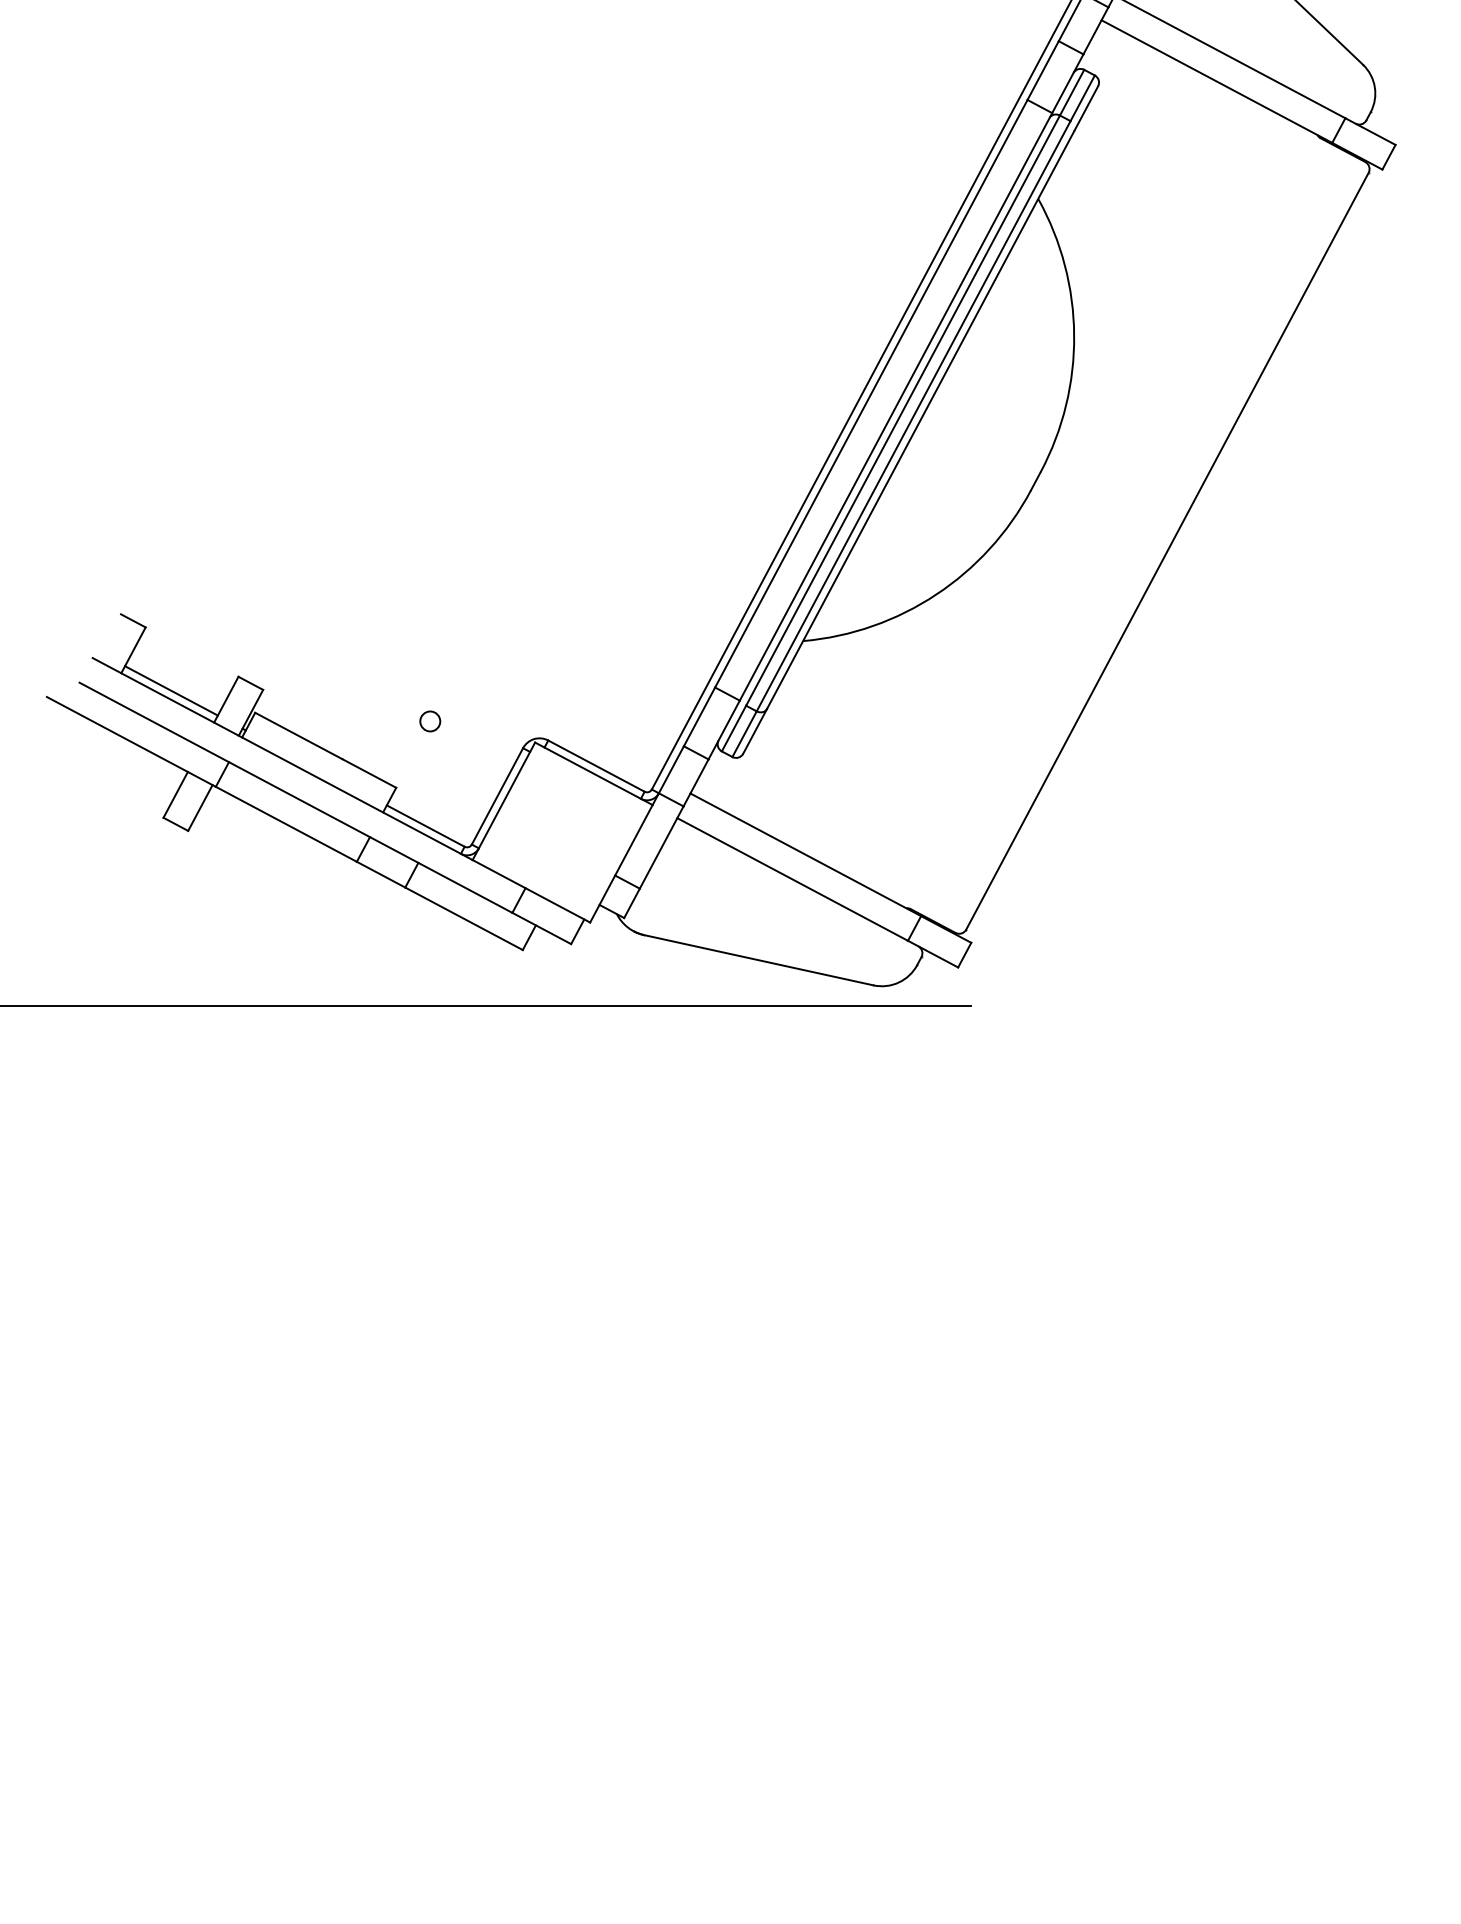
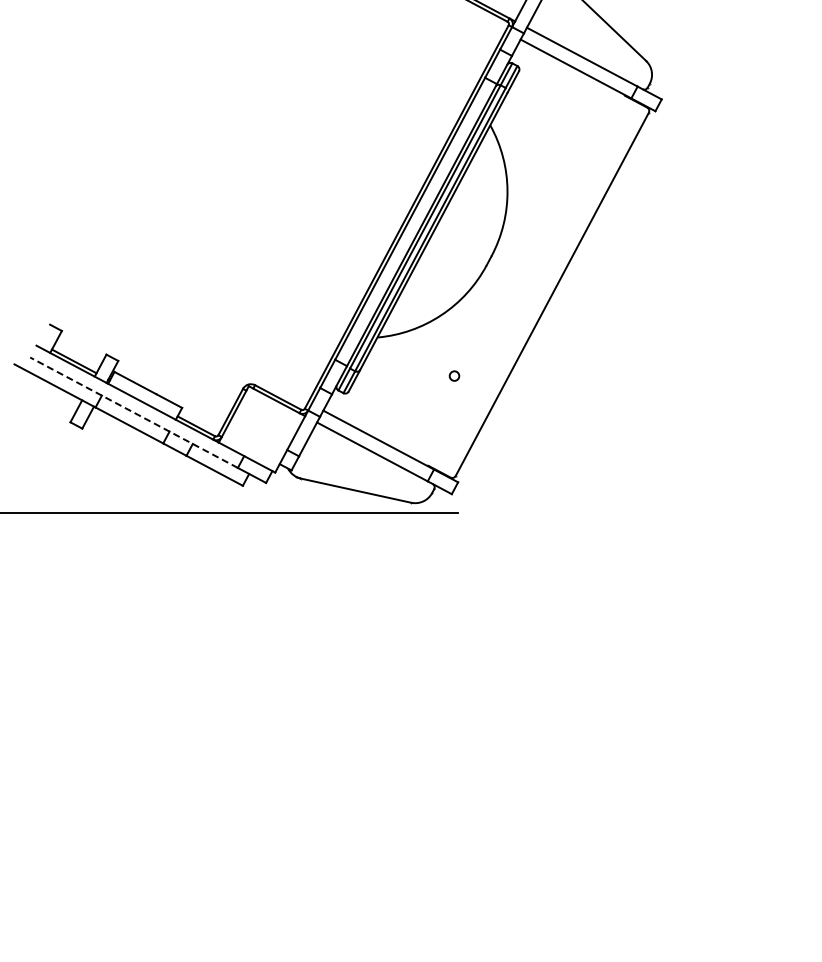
circle: (430, 720) -> (454, 375), moved
line: (296, 797) -> (134, 412), solid -> dashed

